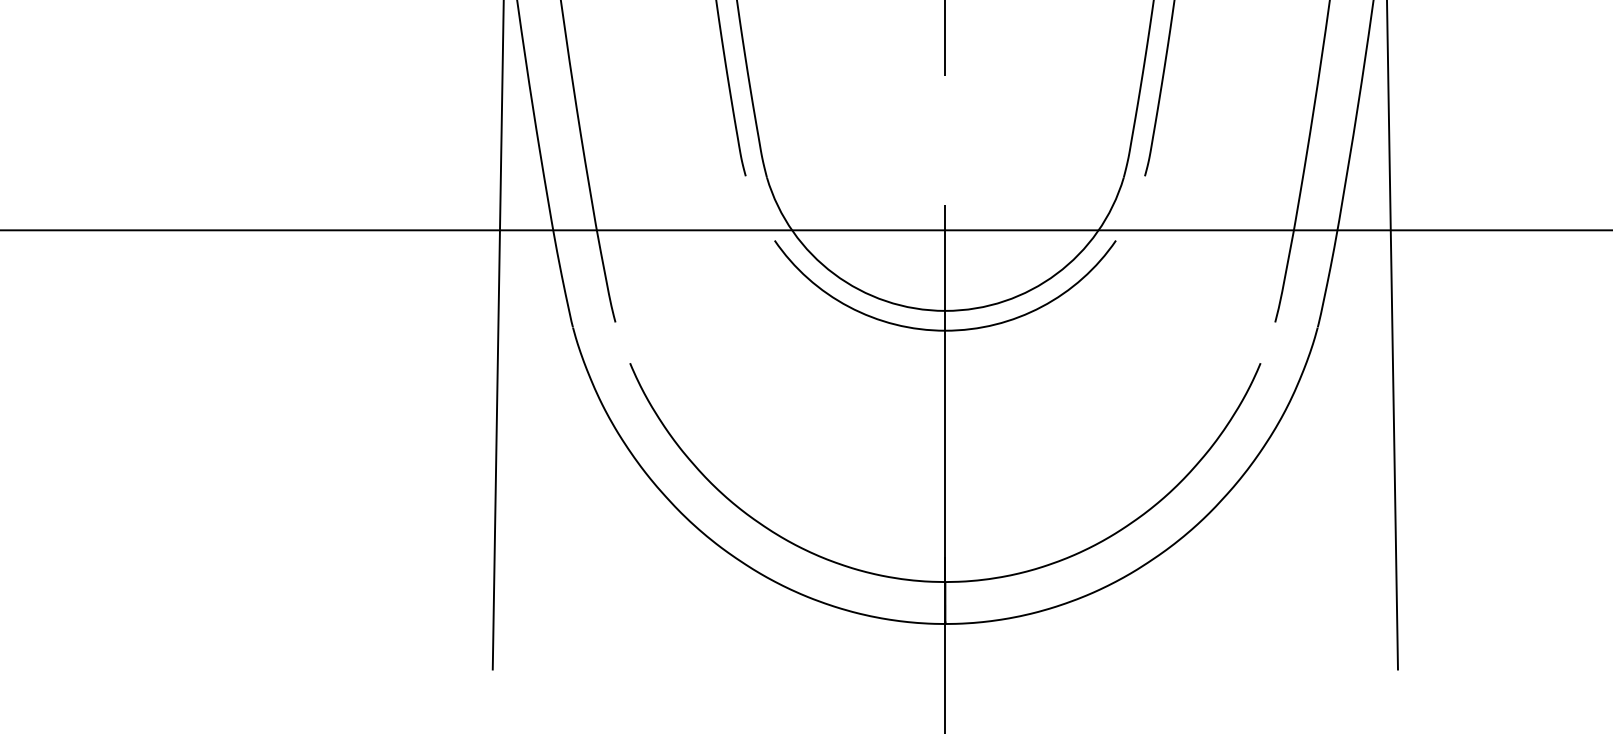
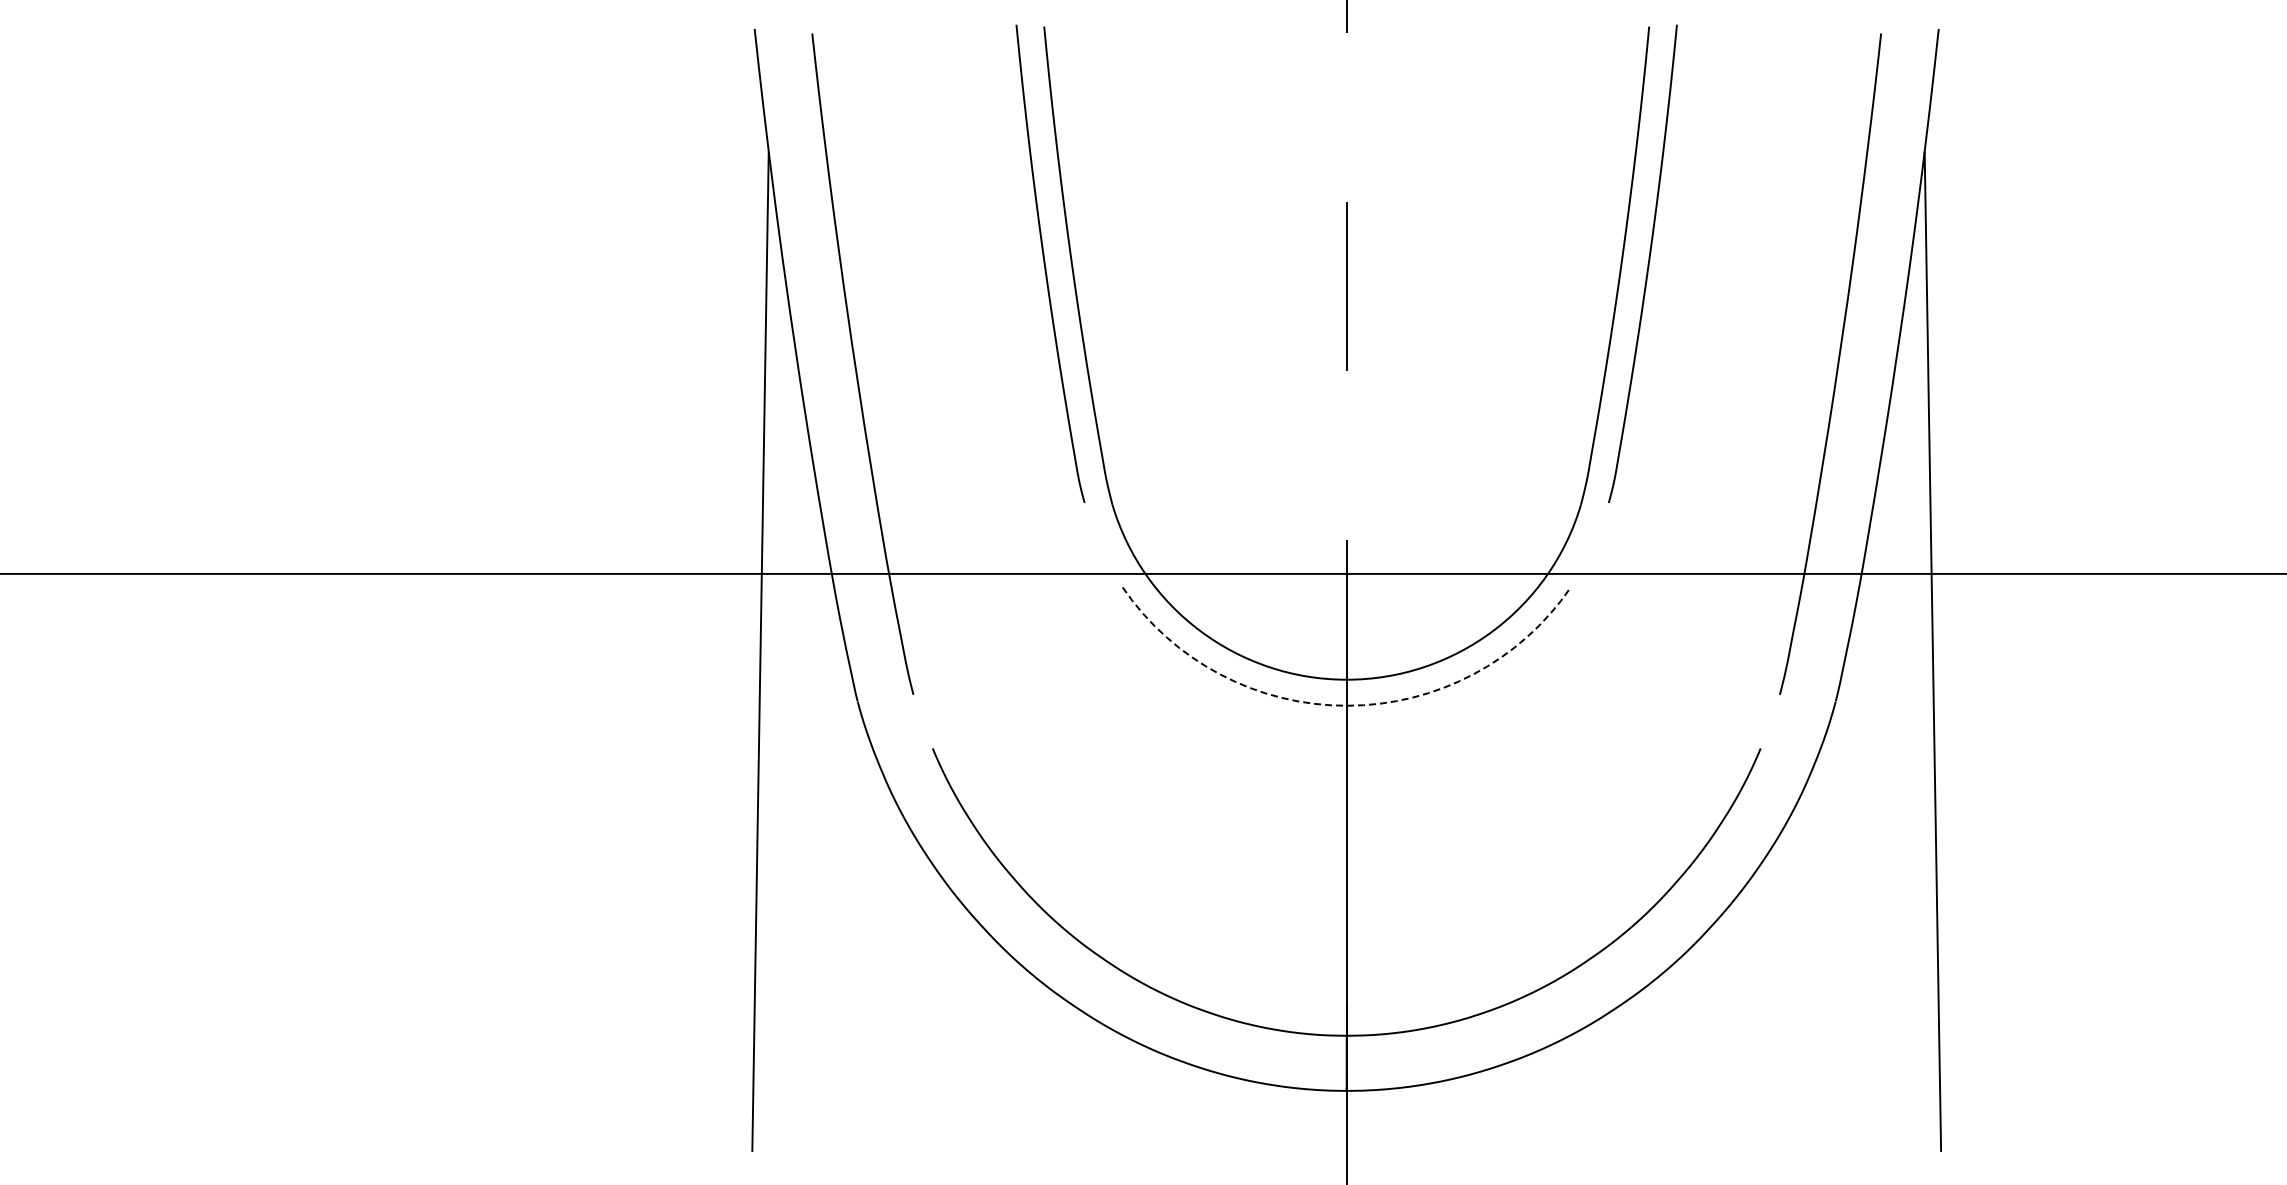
arc: (945, 330) -> (1346, 705), solid -> dashed

